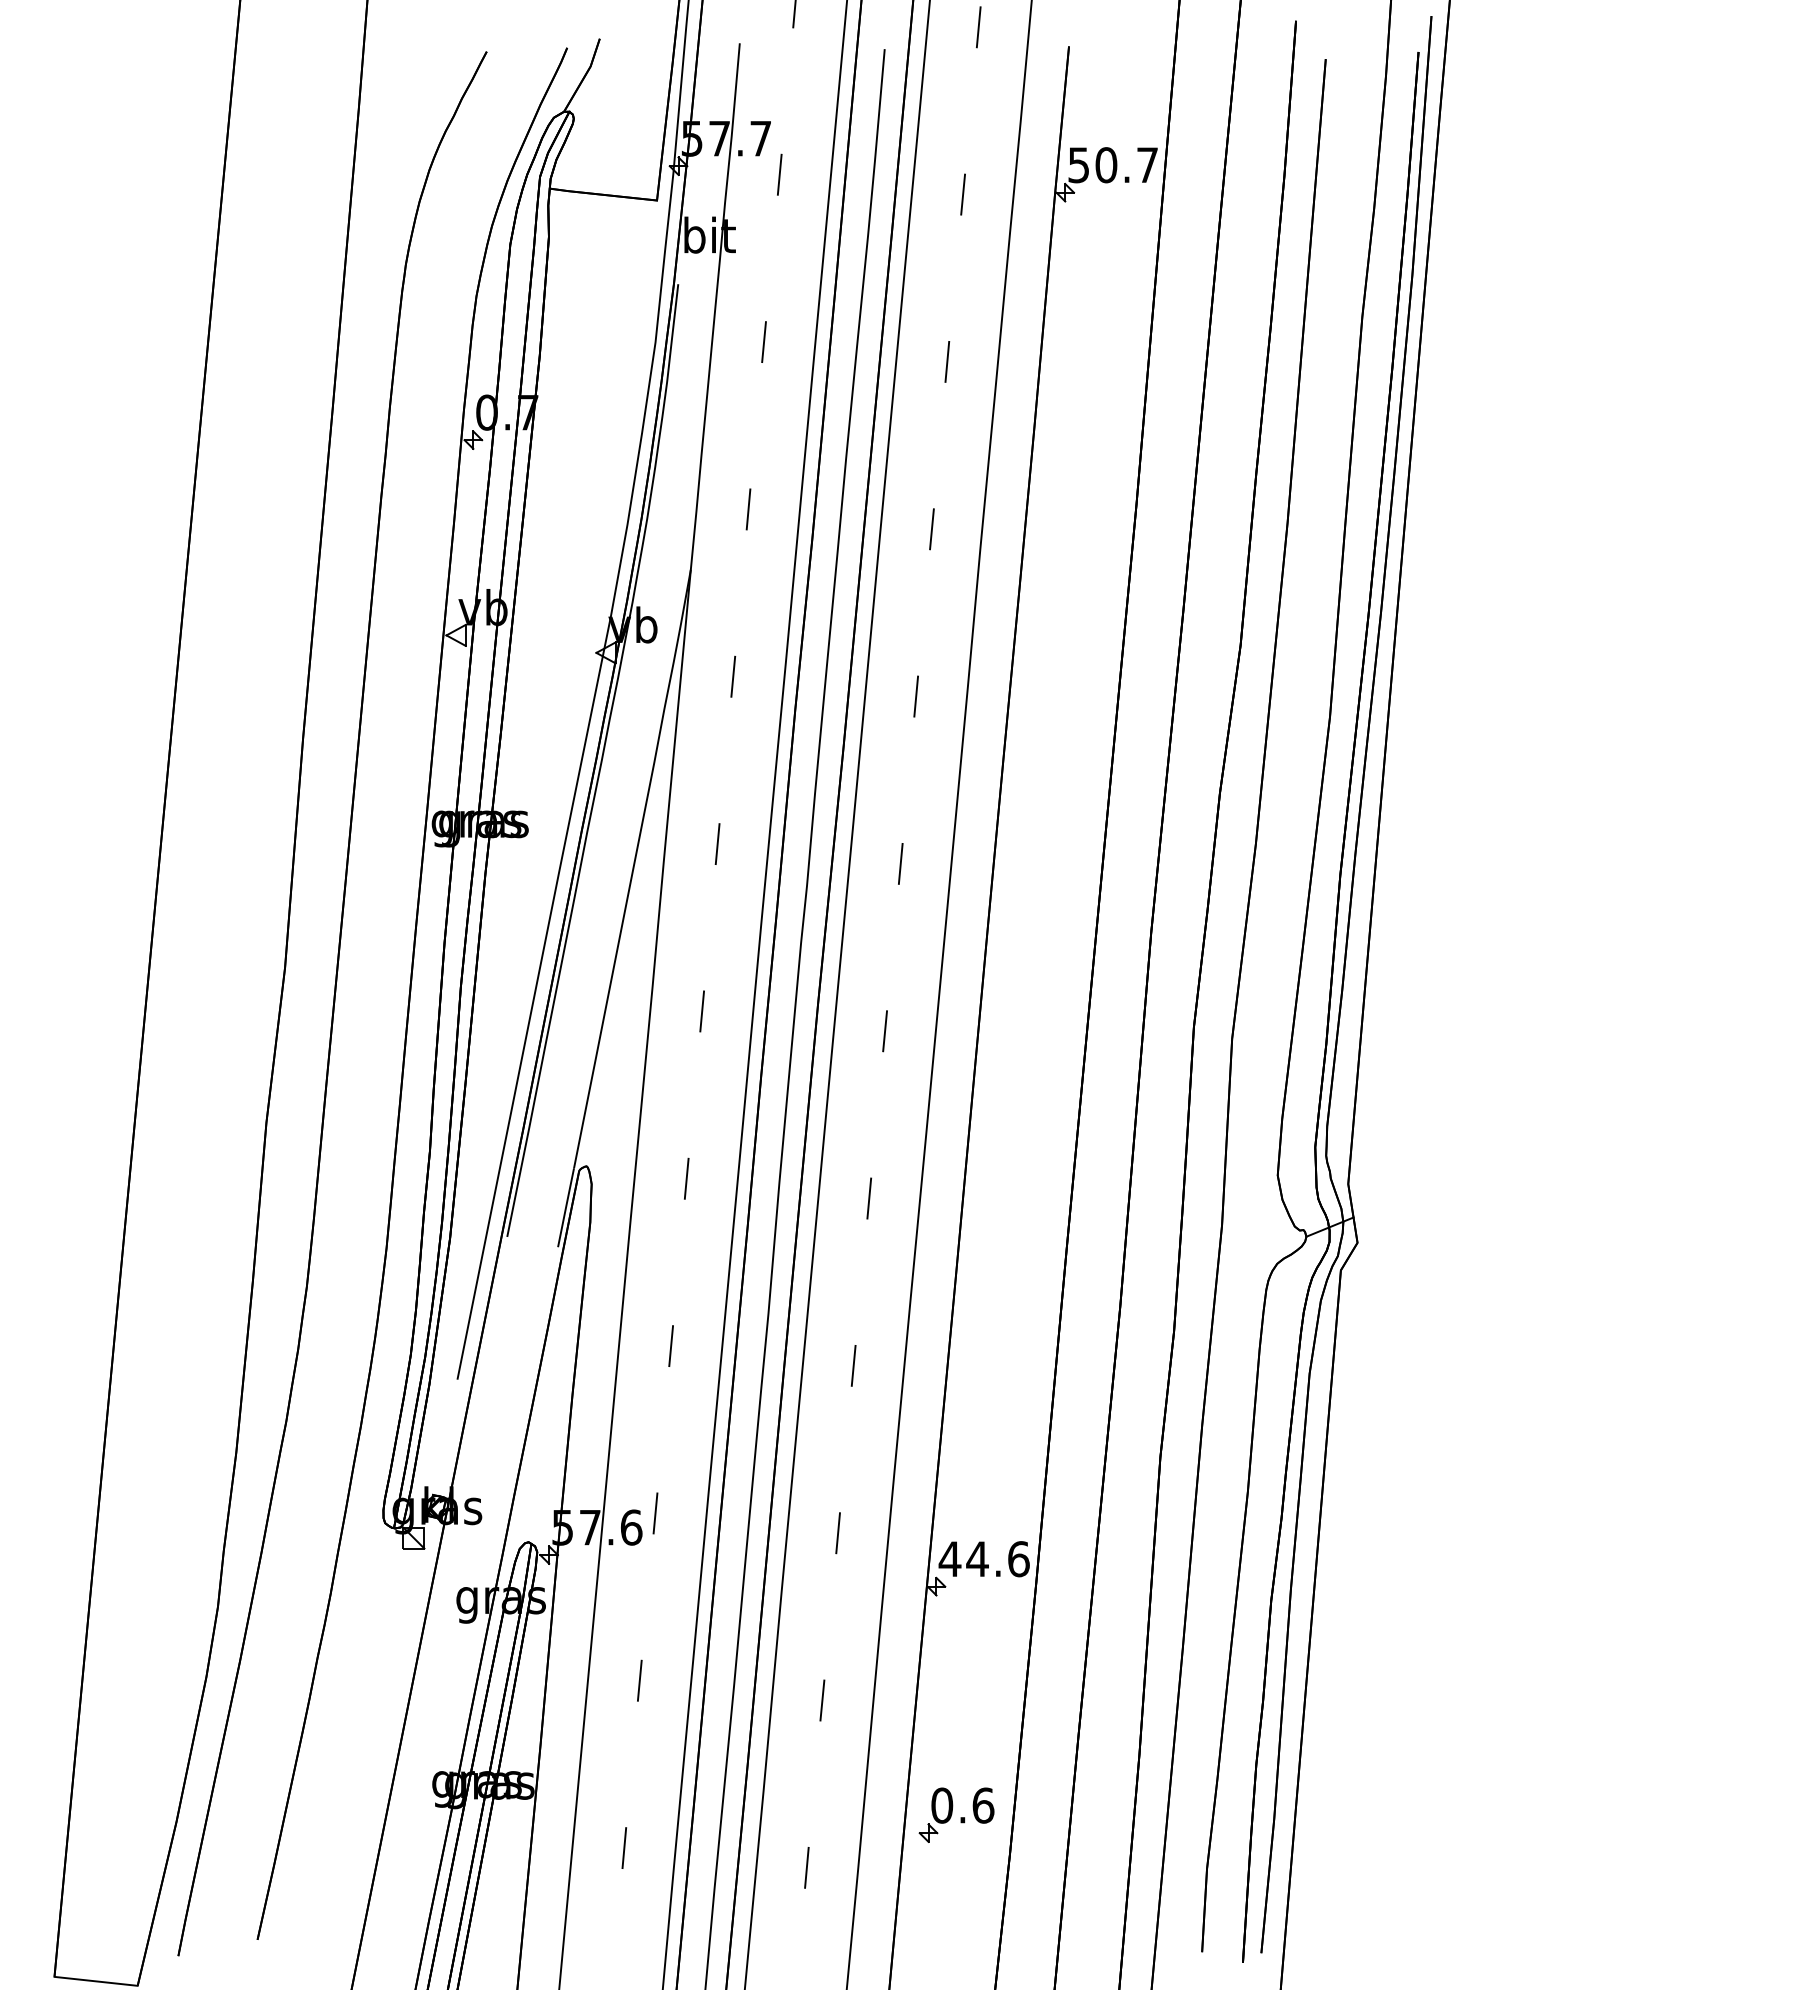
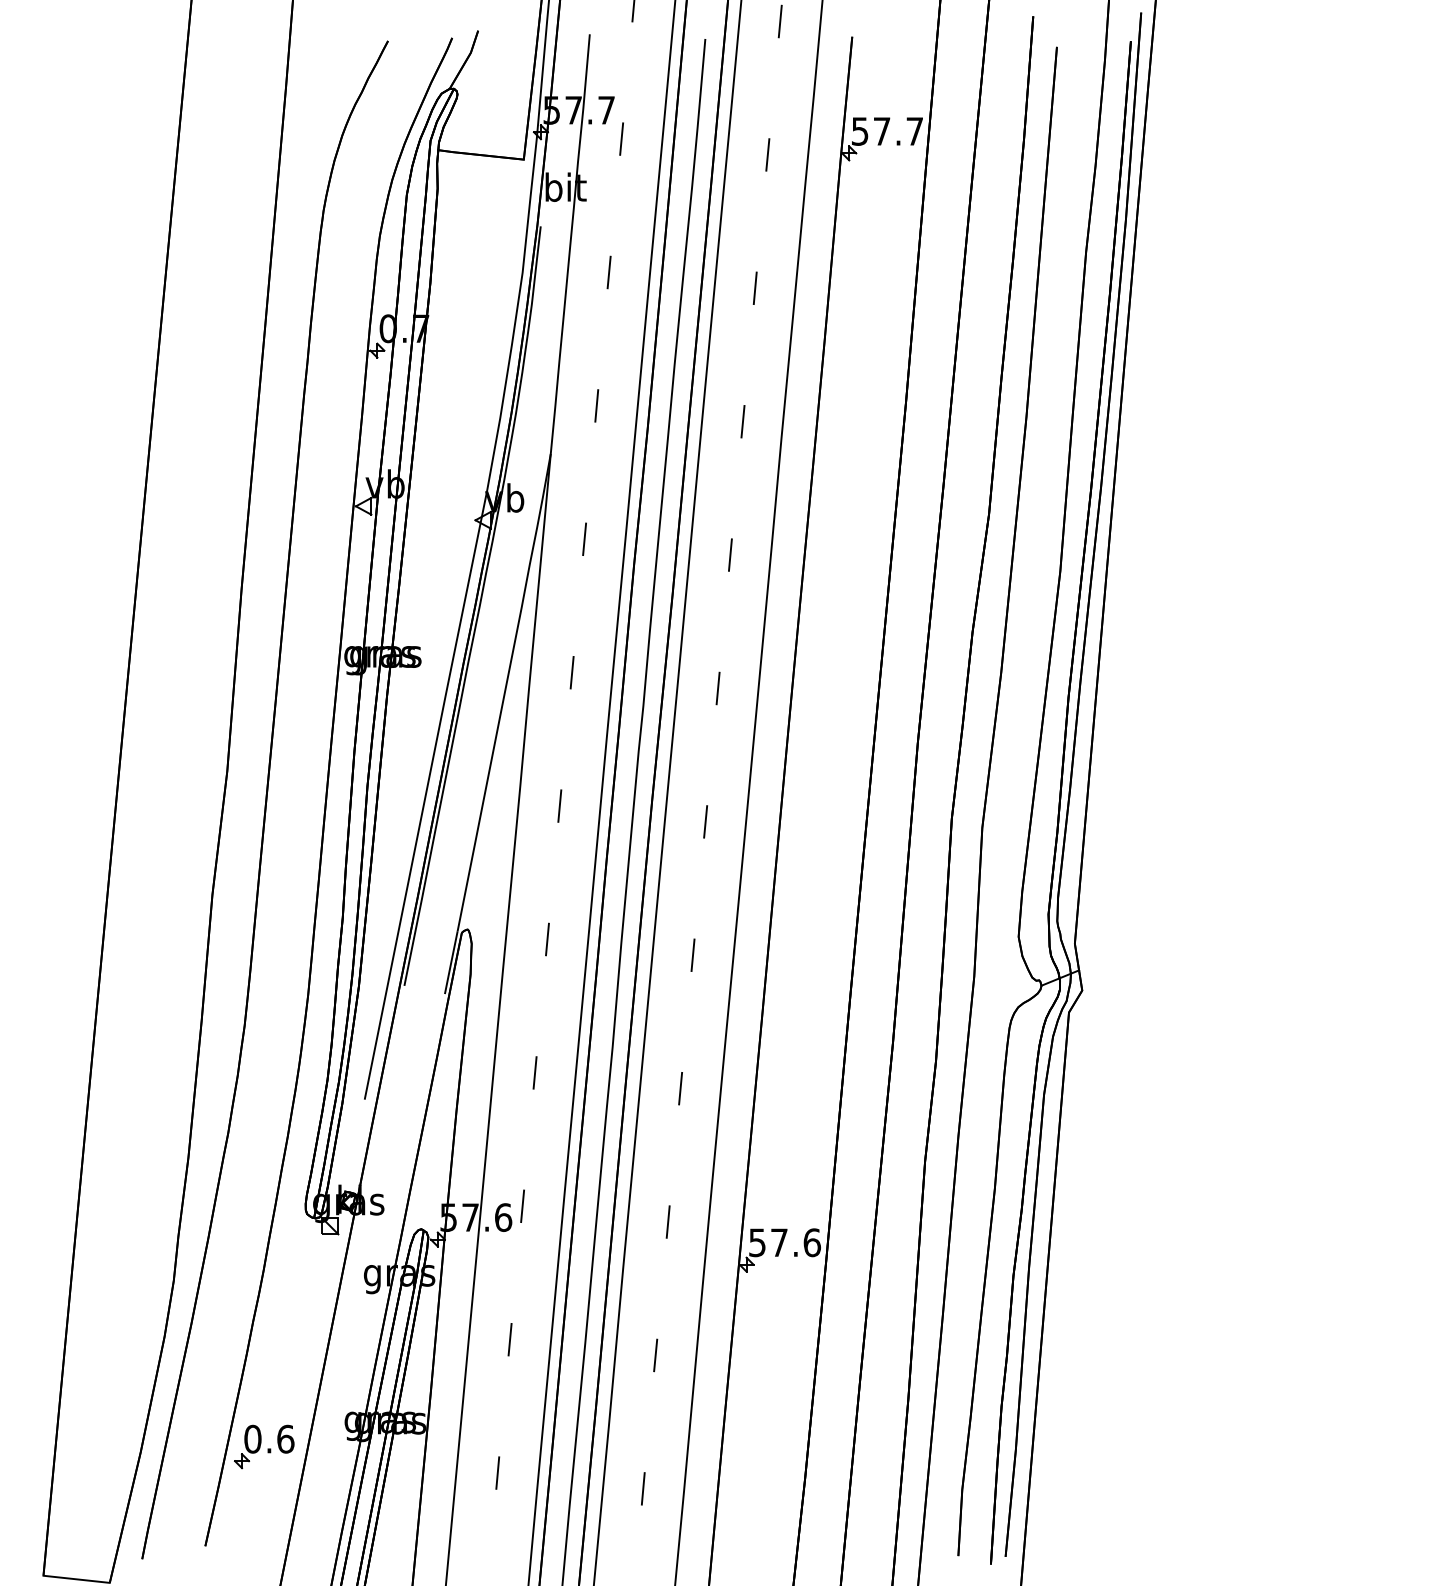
text: (1106, 165) -> (882, 131), 50.7 -> 57.7
text: (963, 1559) -> (768, 1243), 44.6 -> 57.6
part: (956, 1814) -> (264, 1446), moved

